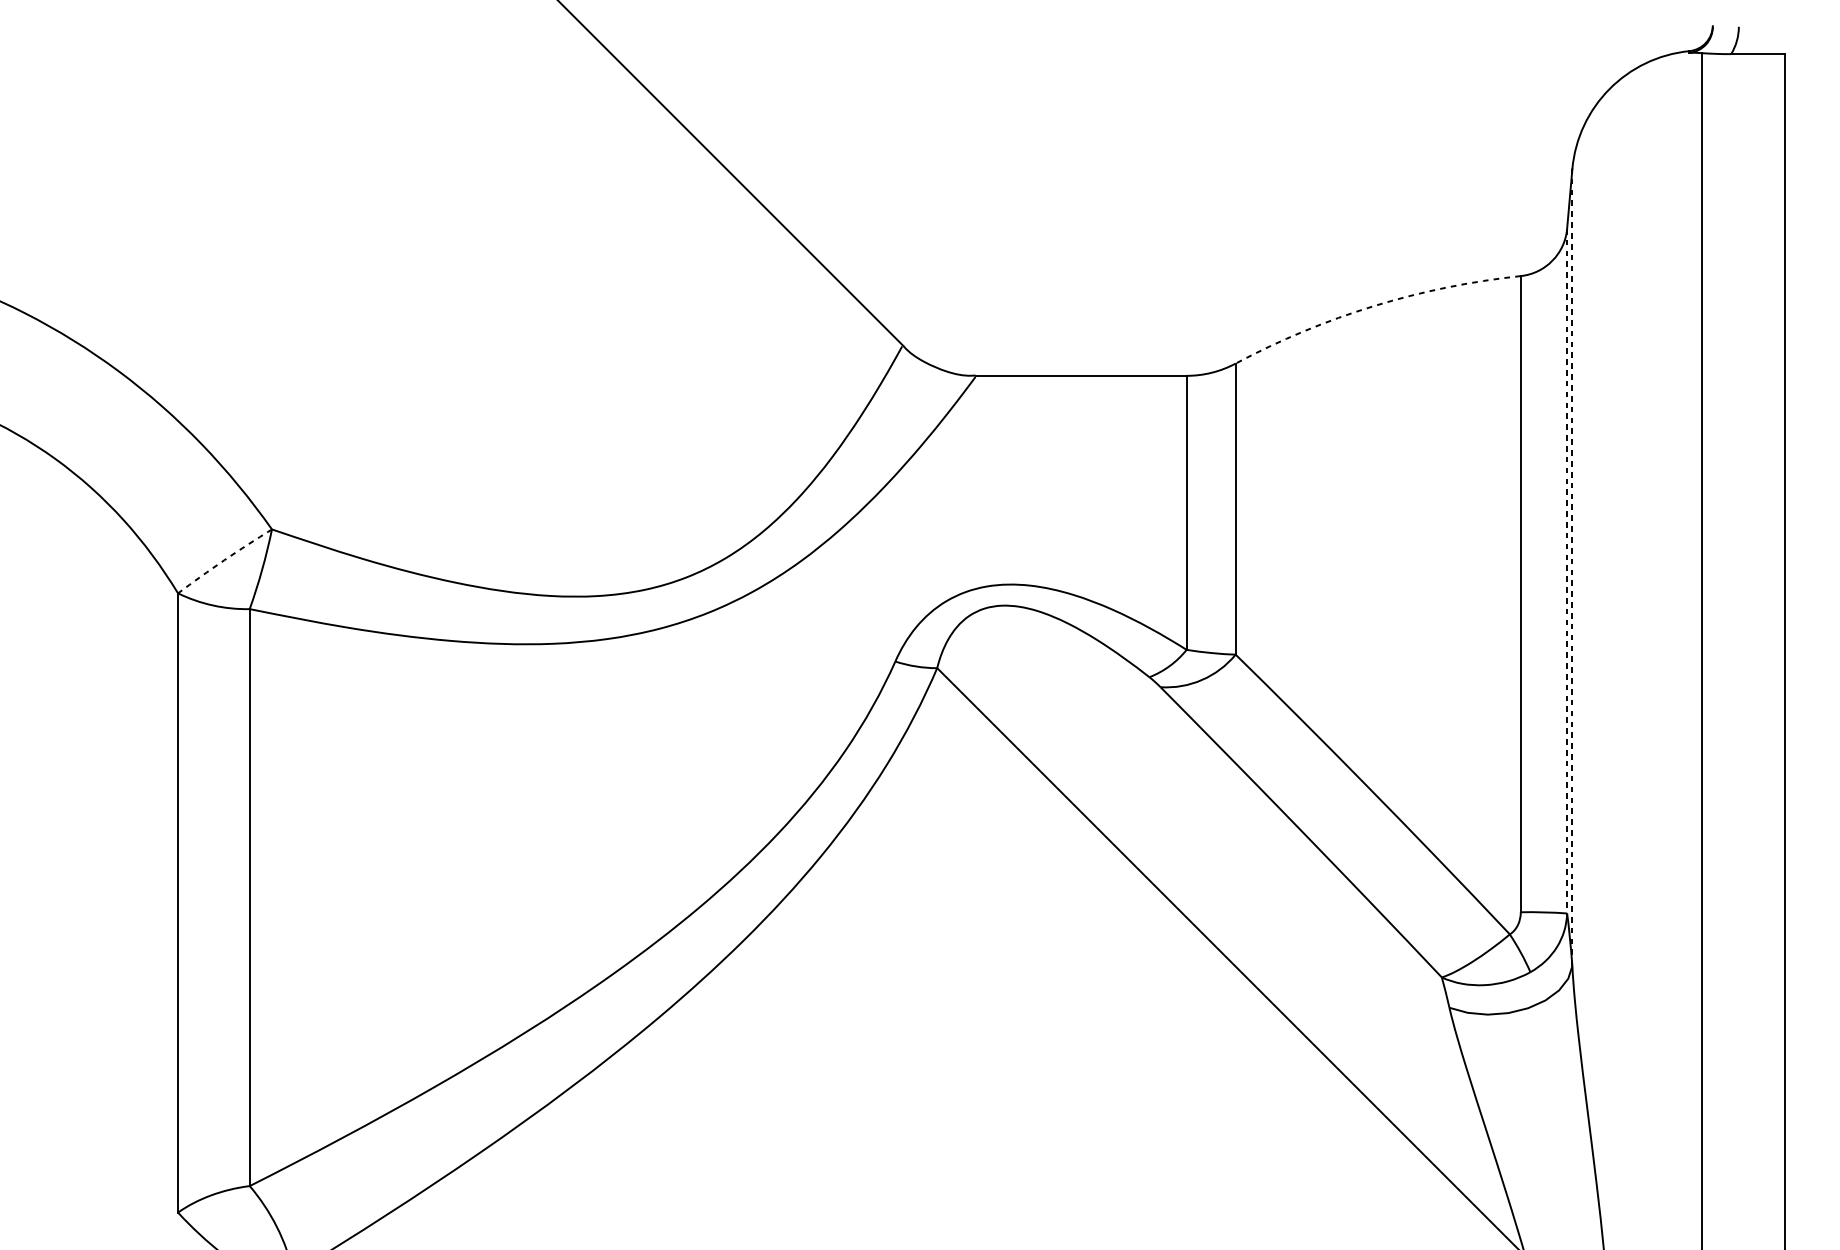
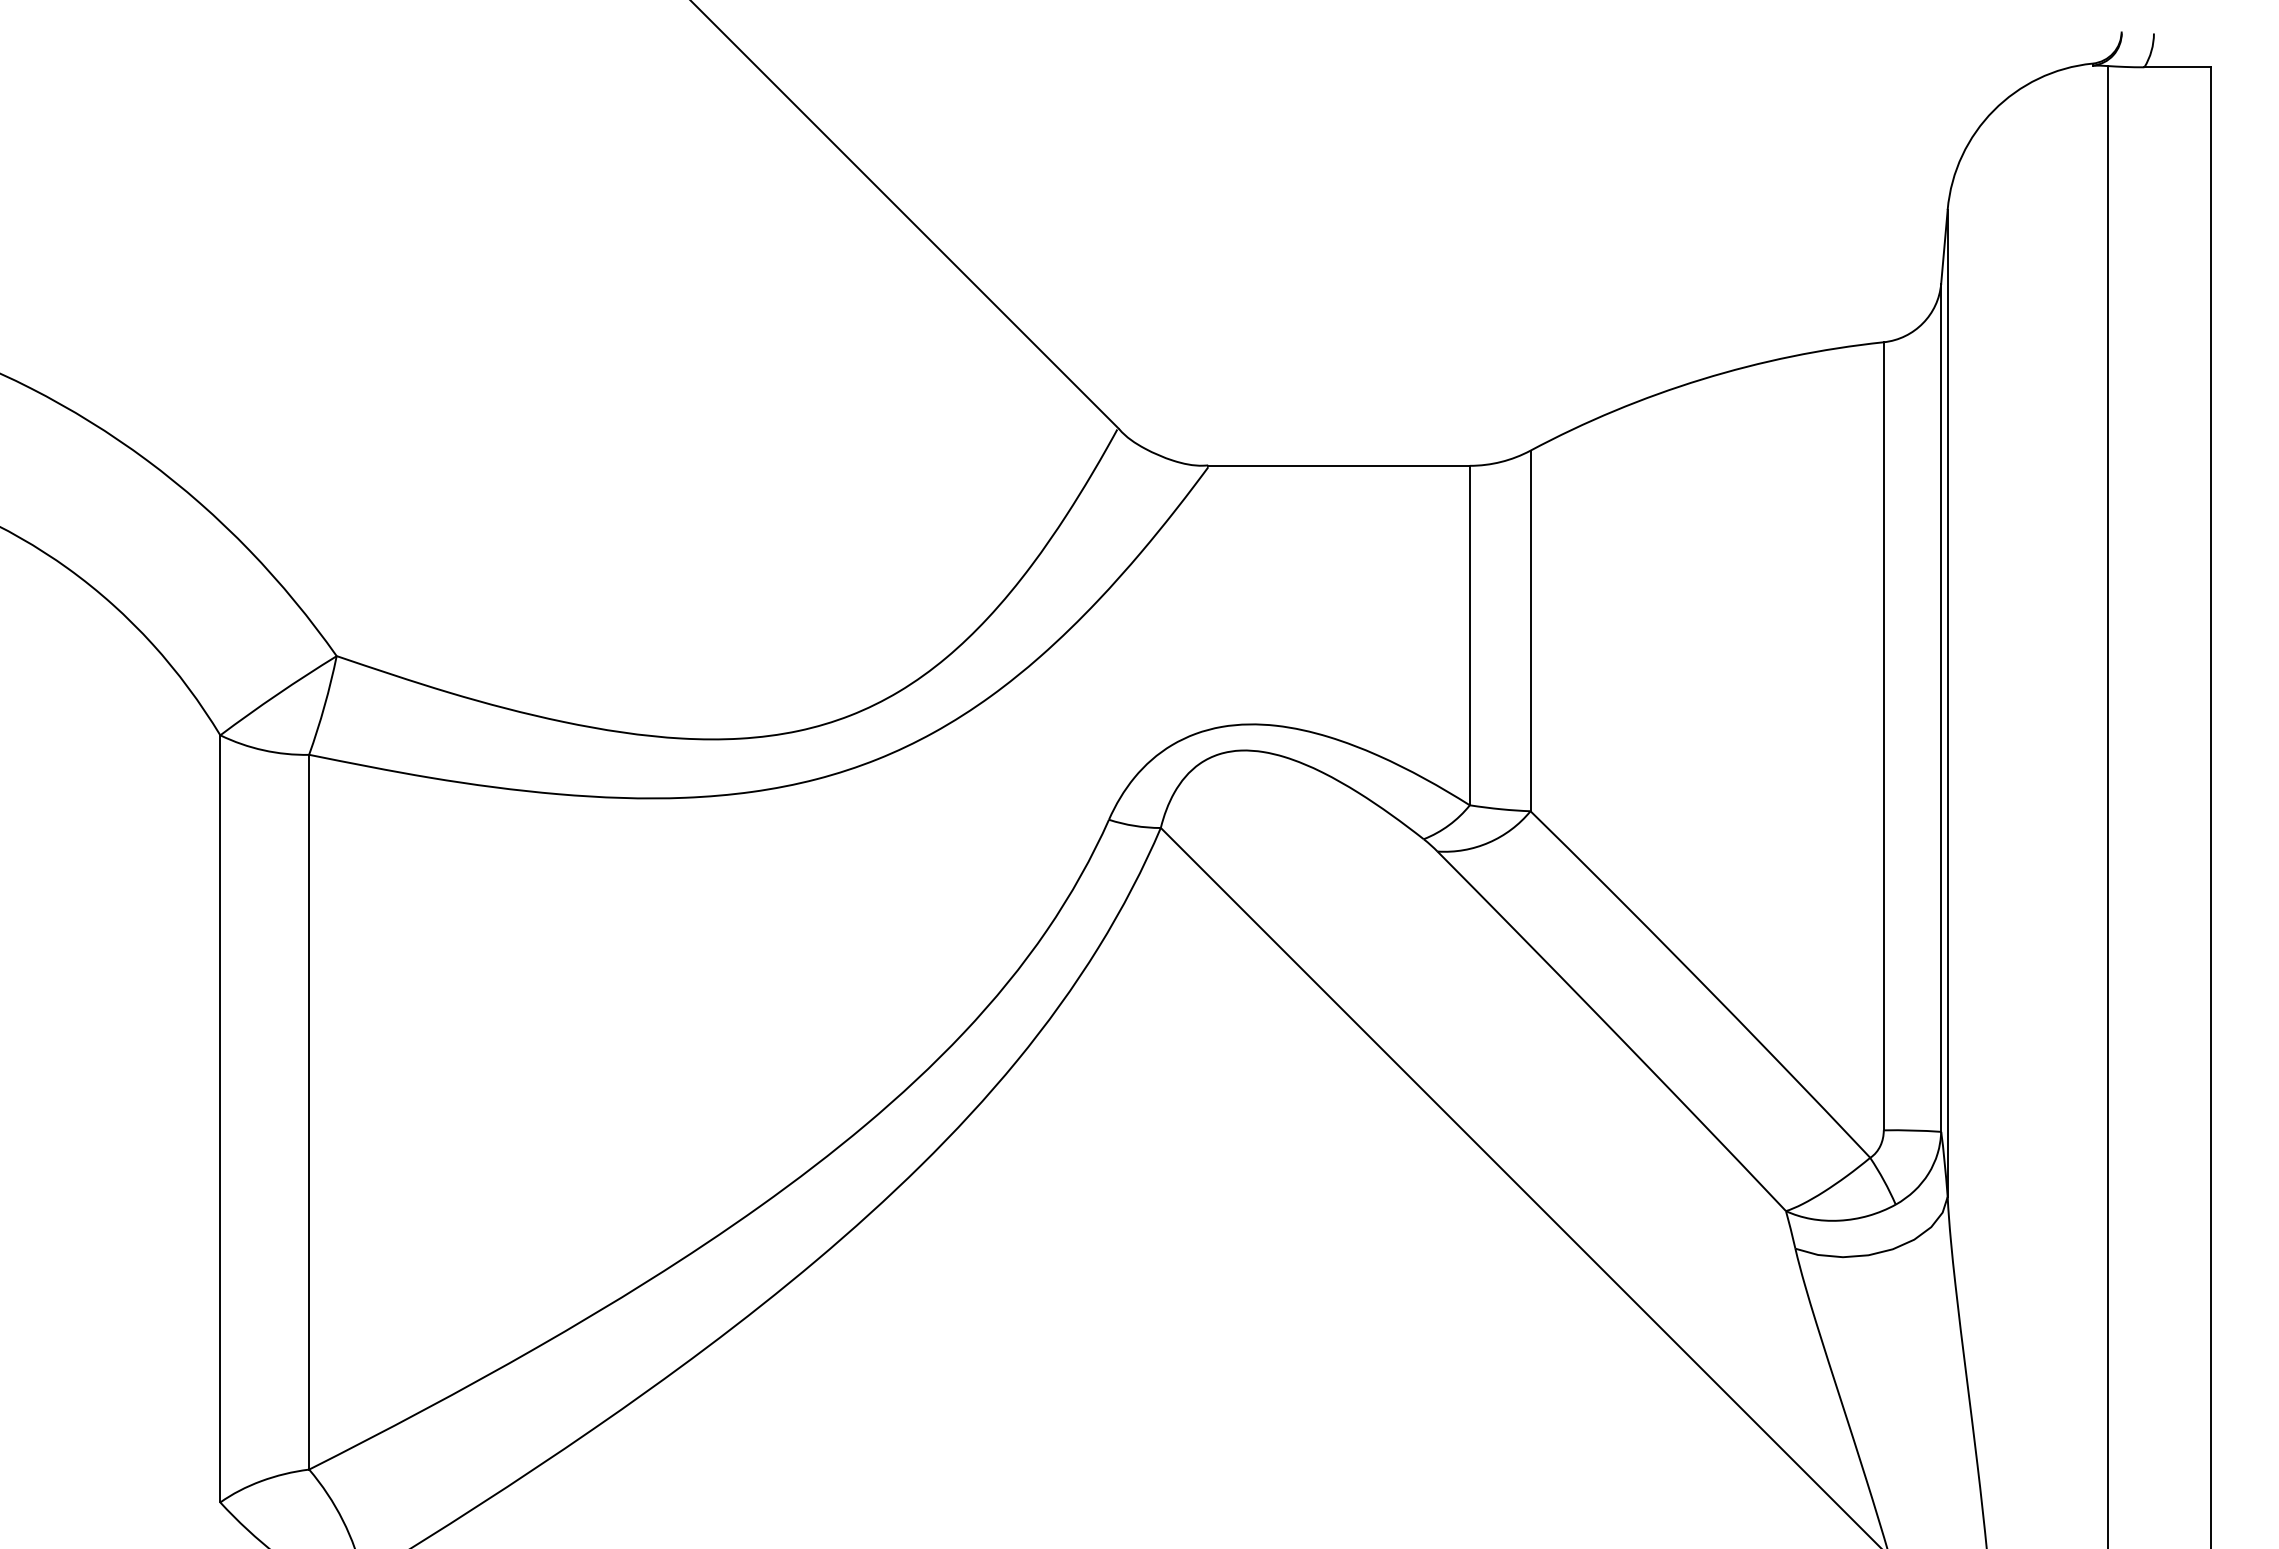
arc: (1373, 306) -> (1701, 379), dashed -> solid
arc: (224, 560) -> (277, 694), dashed -> solid
line: (1572, 566) -> (1947, 702), dashed -> solid
line: (1567, 571) -> (1941, 708), dashed -> solid

